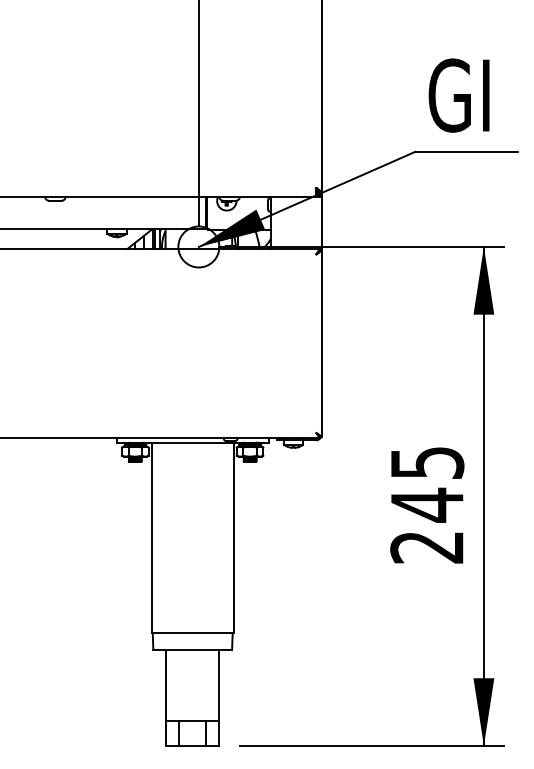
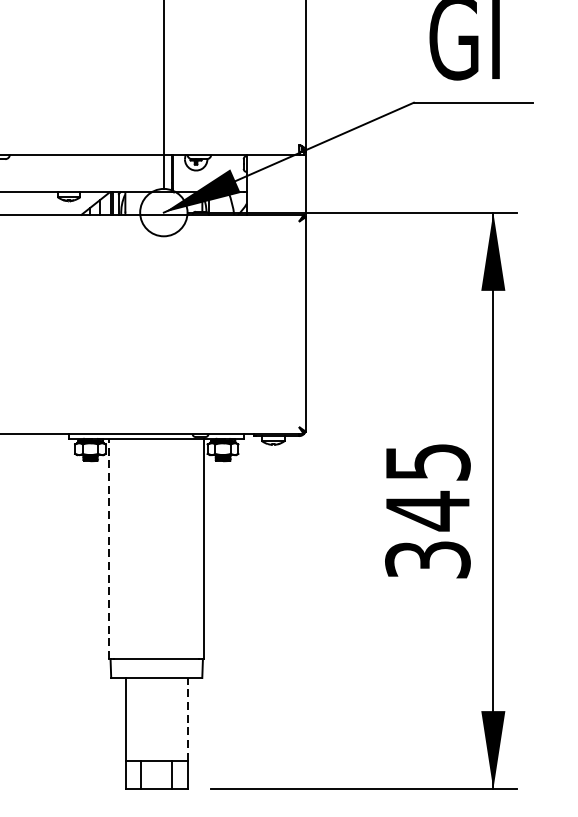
line: (151, 537) -> (109, 548), solid -> dashed
text: (427, 547) -> (428, 559), 245 -> 345
line: (219, 685) -> (187, 719), solid -> dashed

